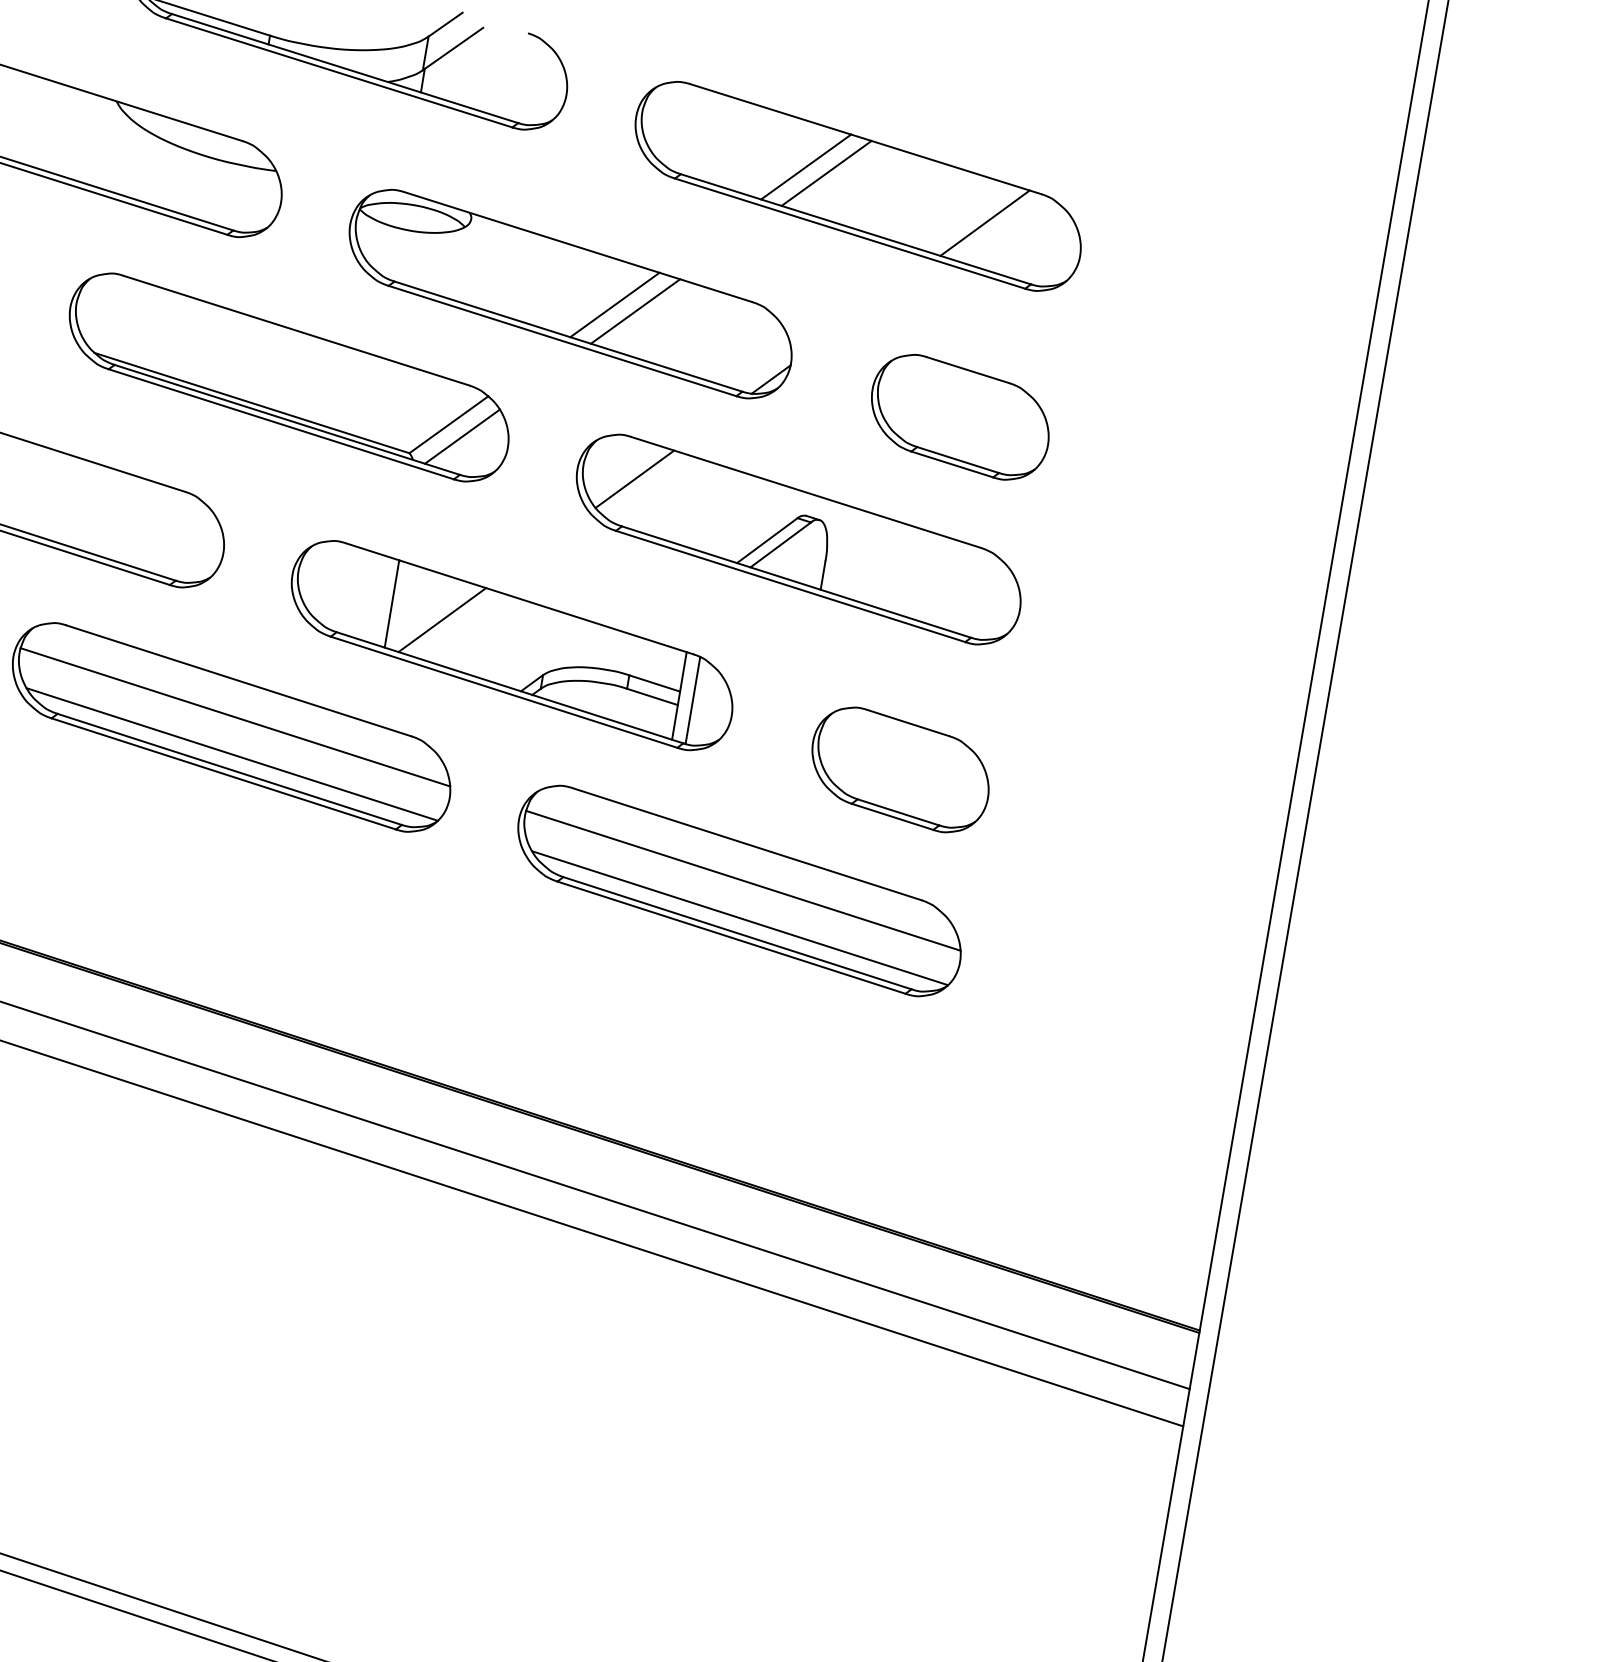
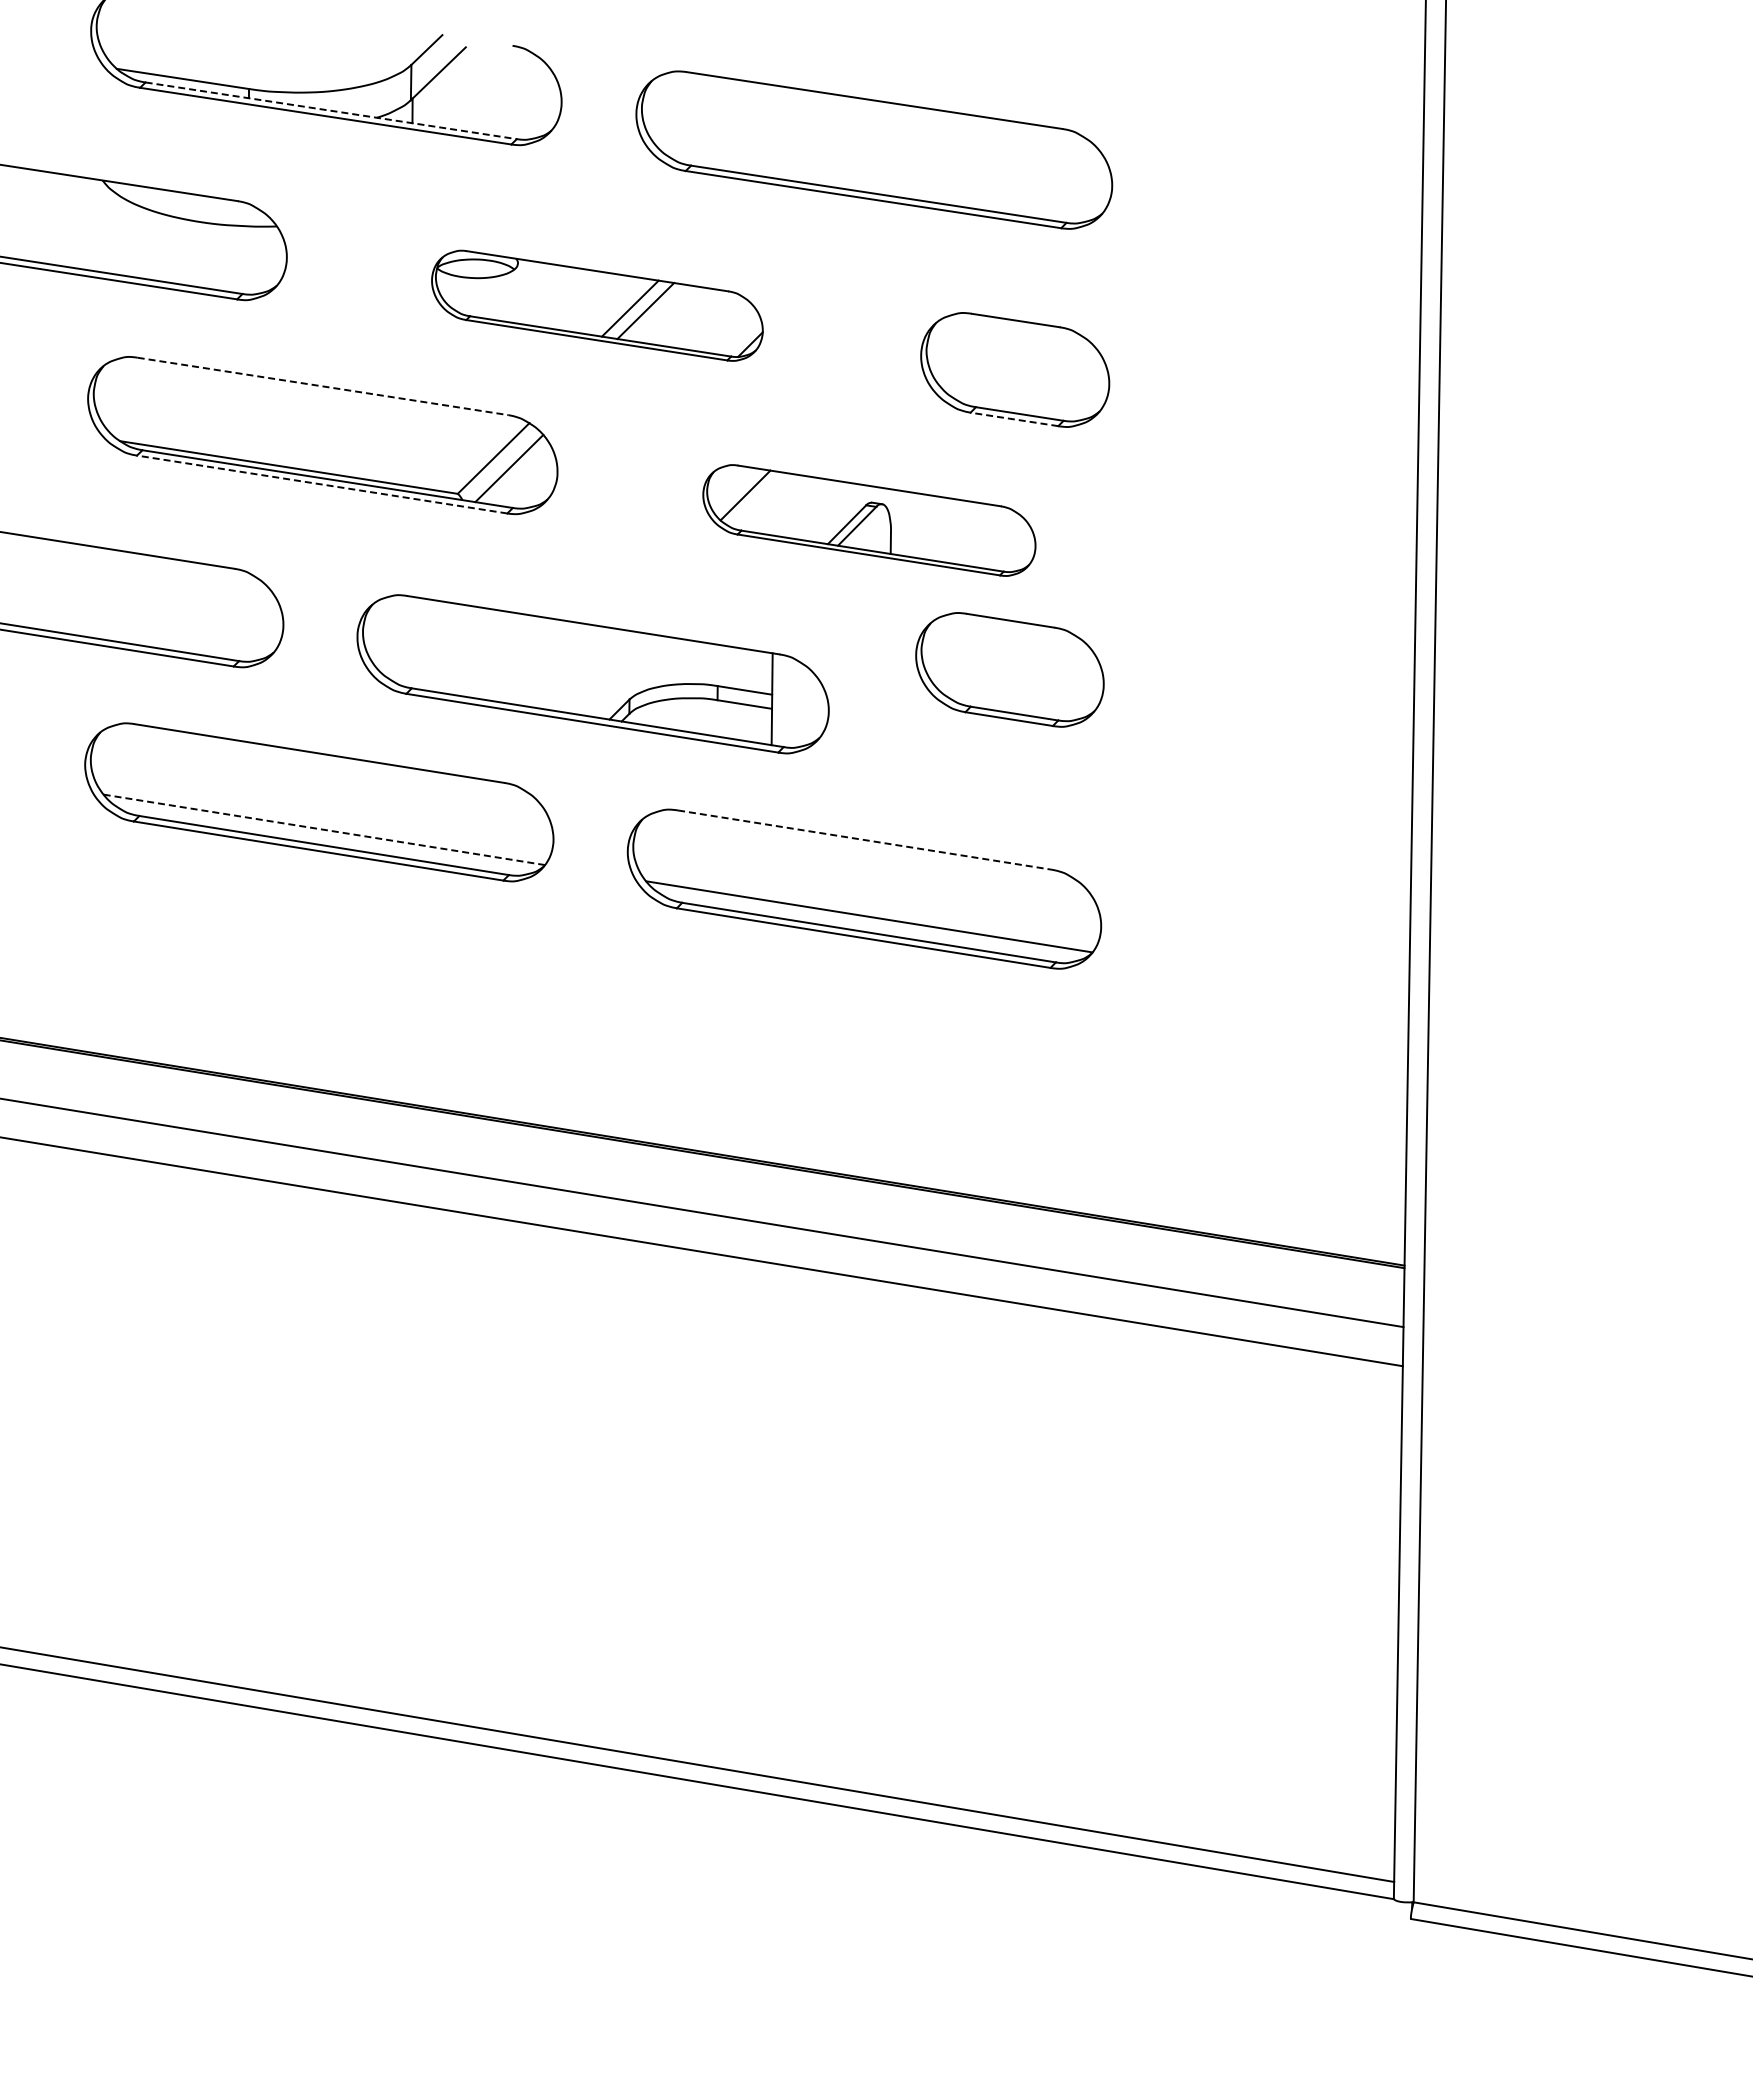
line: (345, 68) -> (331, 110), solid -> dashed
line: (805, 166) -> (817, 138), removed
line: (826, 173) -> (839, 141), removed
line: (984, 223) -> (1009, 167), removed
part: (570, 293) -> (597, 305), size x0.7
line: (297, 330) -> (323, 386), solid -> dashed
line: (280, 424) -> (321, 484), solid -> dashed
line: (951, 464) -> (1013, 419), solid -> dashed
part: (798, 539) -> (869, 520), size x0.7
line: (391, 603) -> (463, 650), removed
line: (442, 619) -> (517, 658), removed
line: (692, 700) -> (786, 701), removed
line: (235, 717) -> (321, 791), removed
line: (232, 754) -> (324, 829), solid -> dashed
part: (900, 769) -> (1009, 669), moved
line: (747, 844) -> (865, 840), solid -> dashed
line: (743, 880) -> (866, 877), removed

